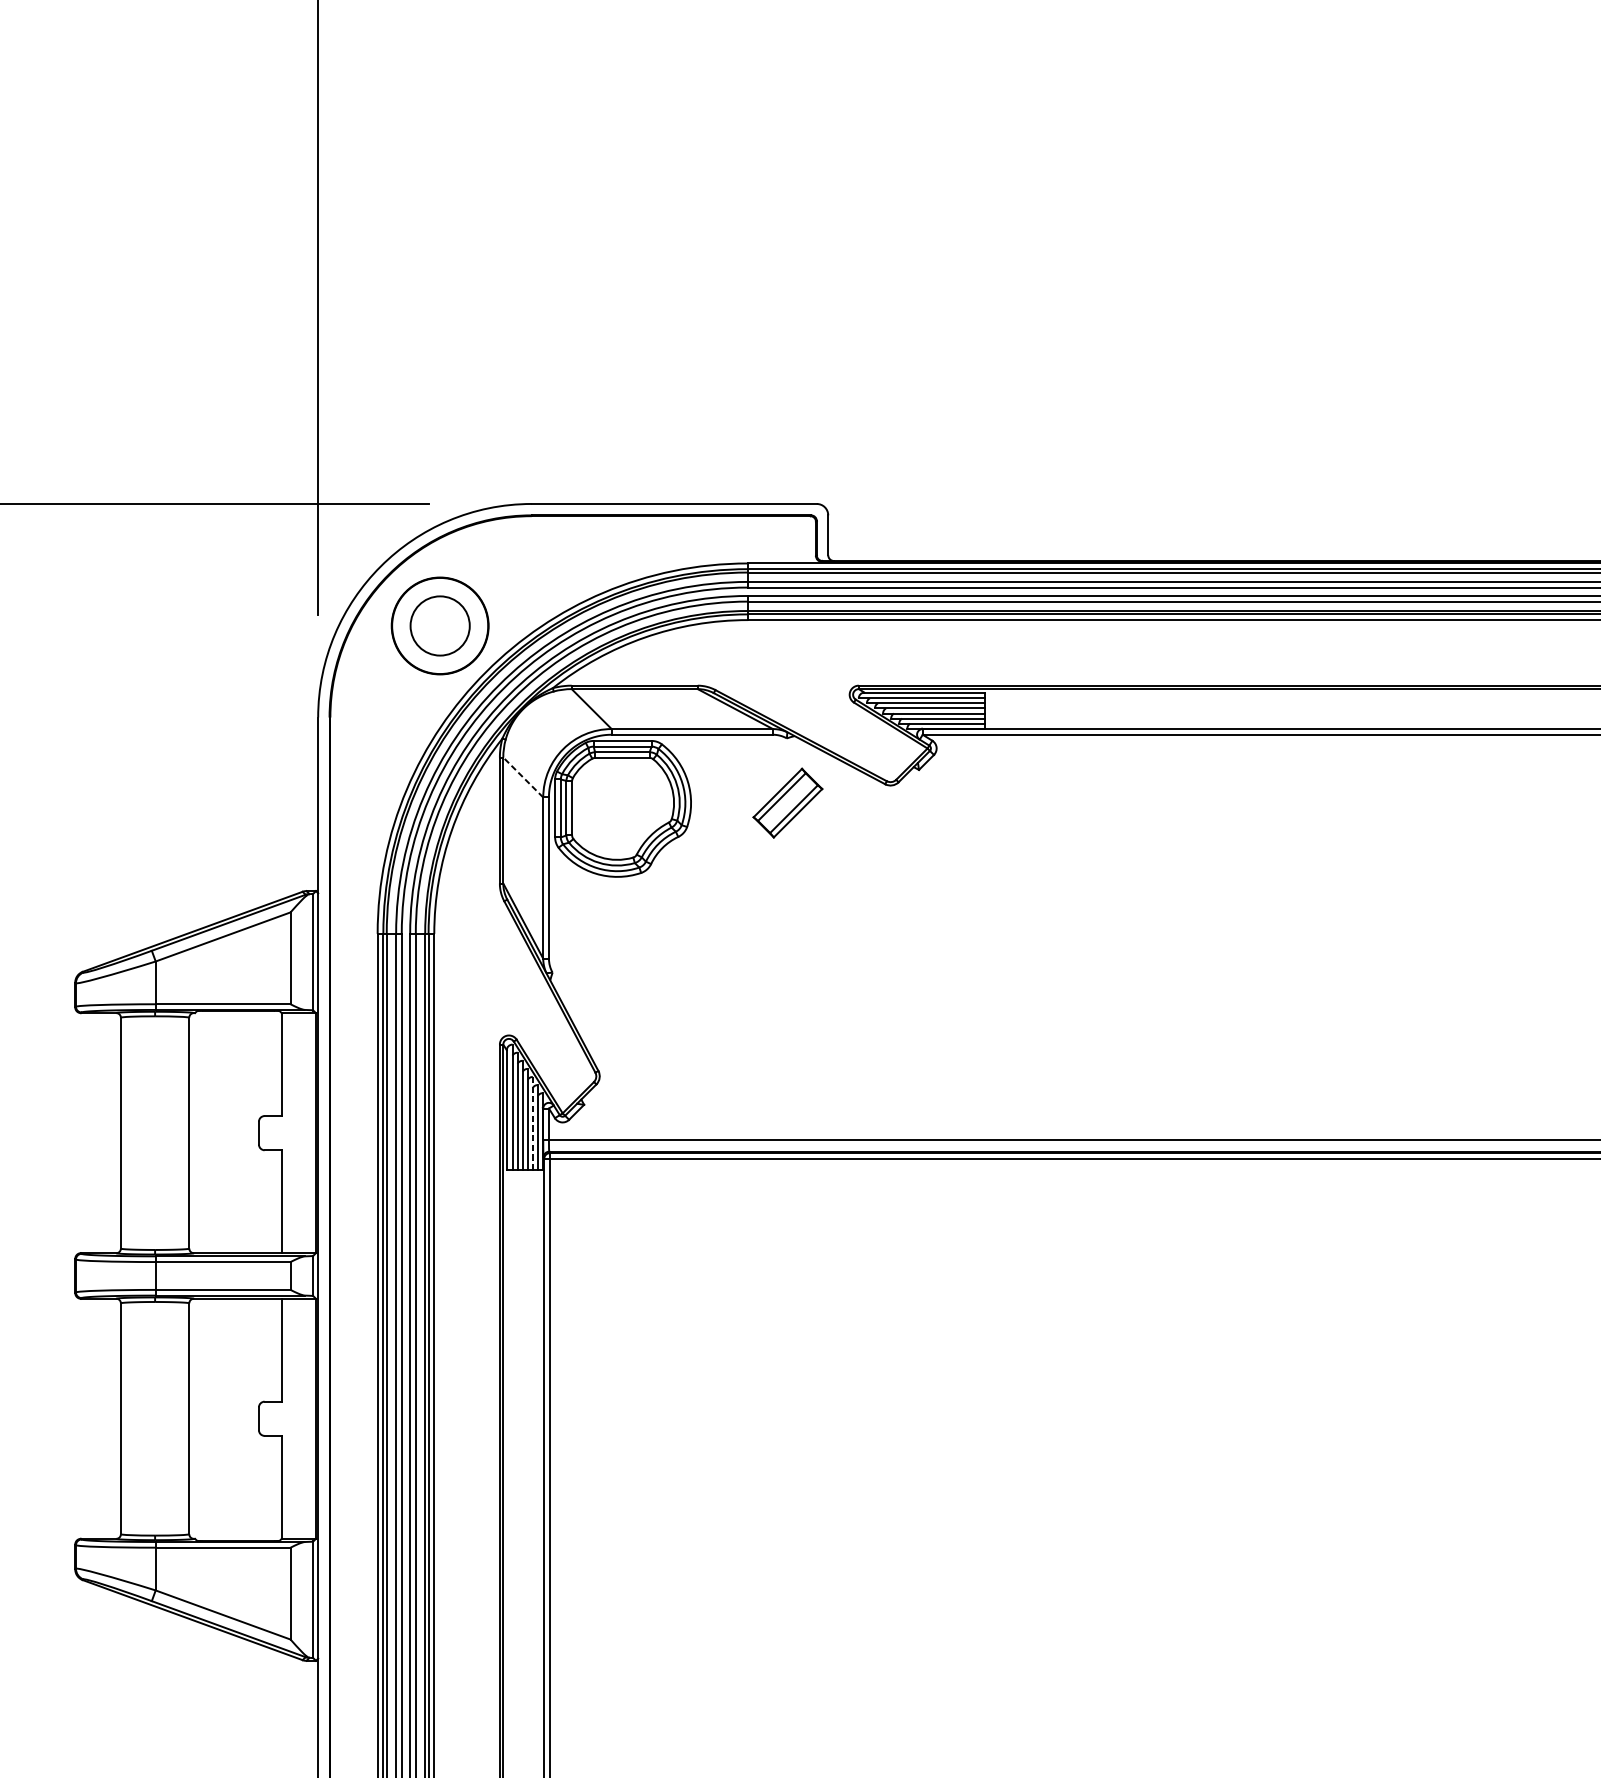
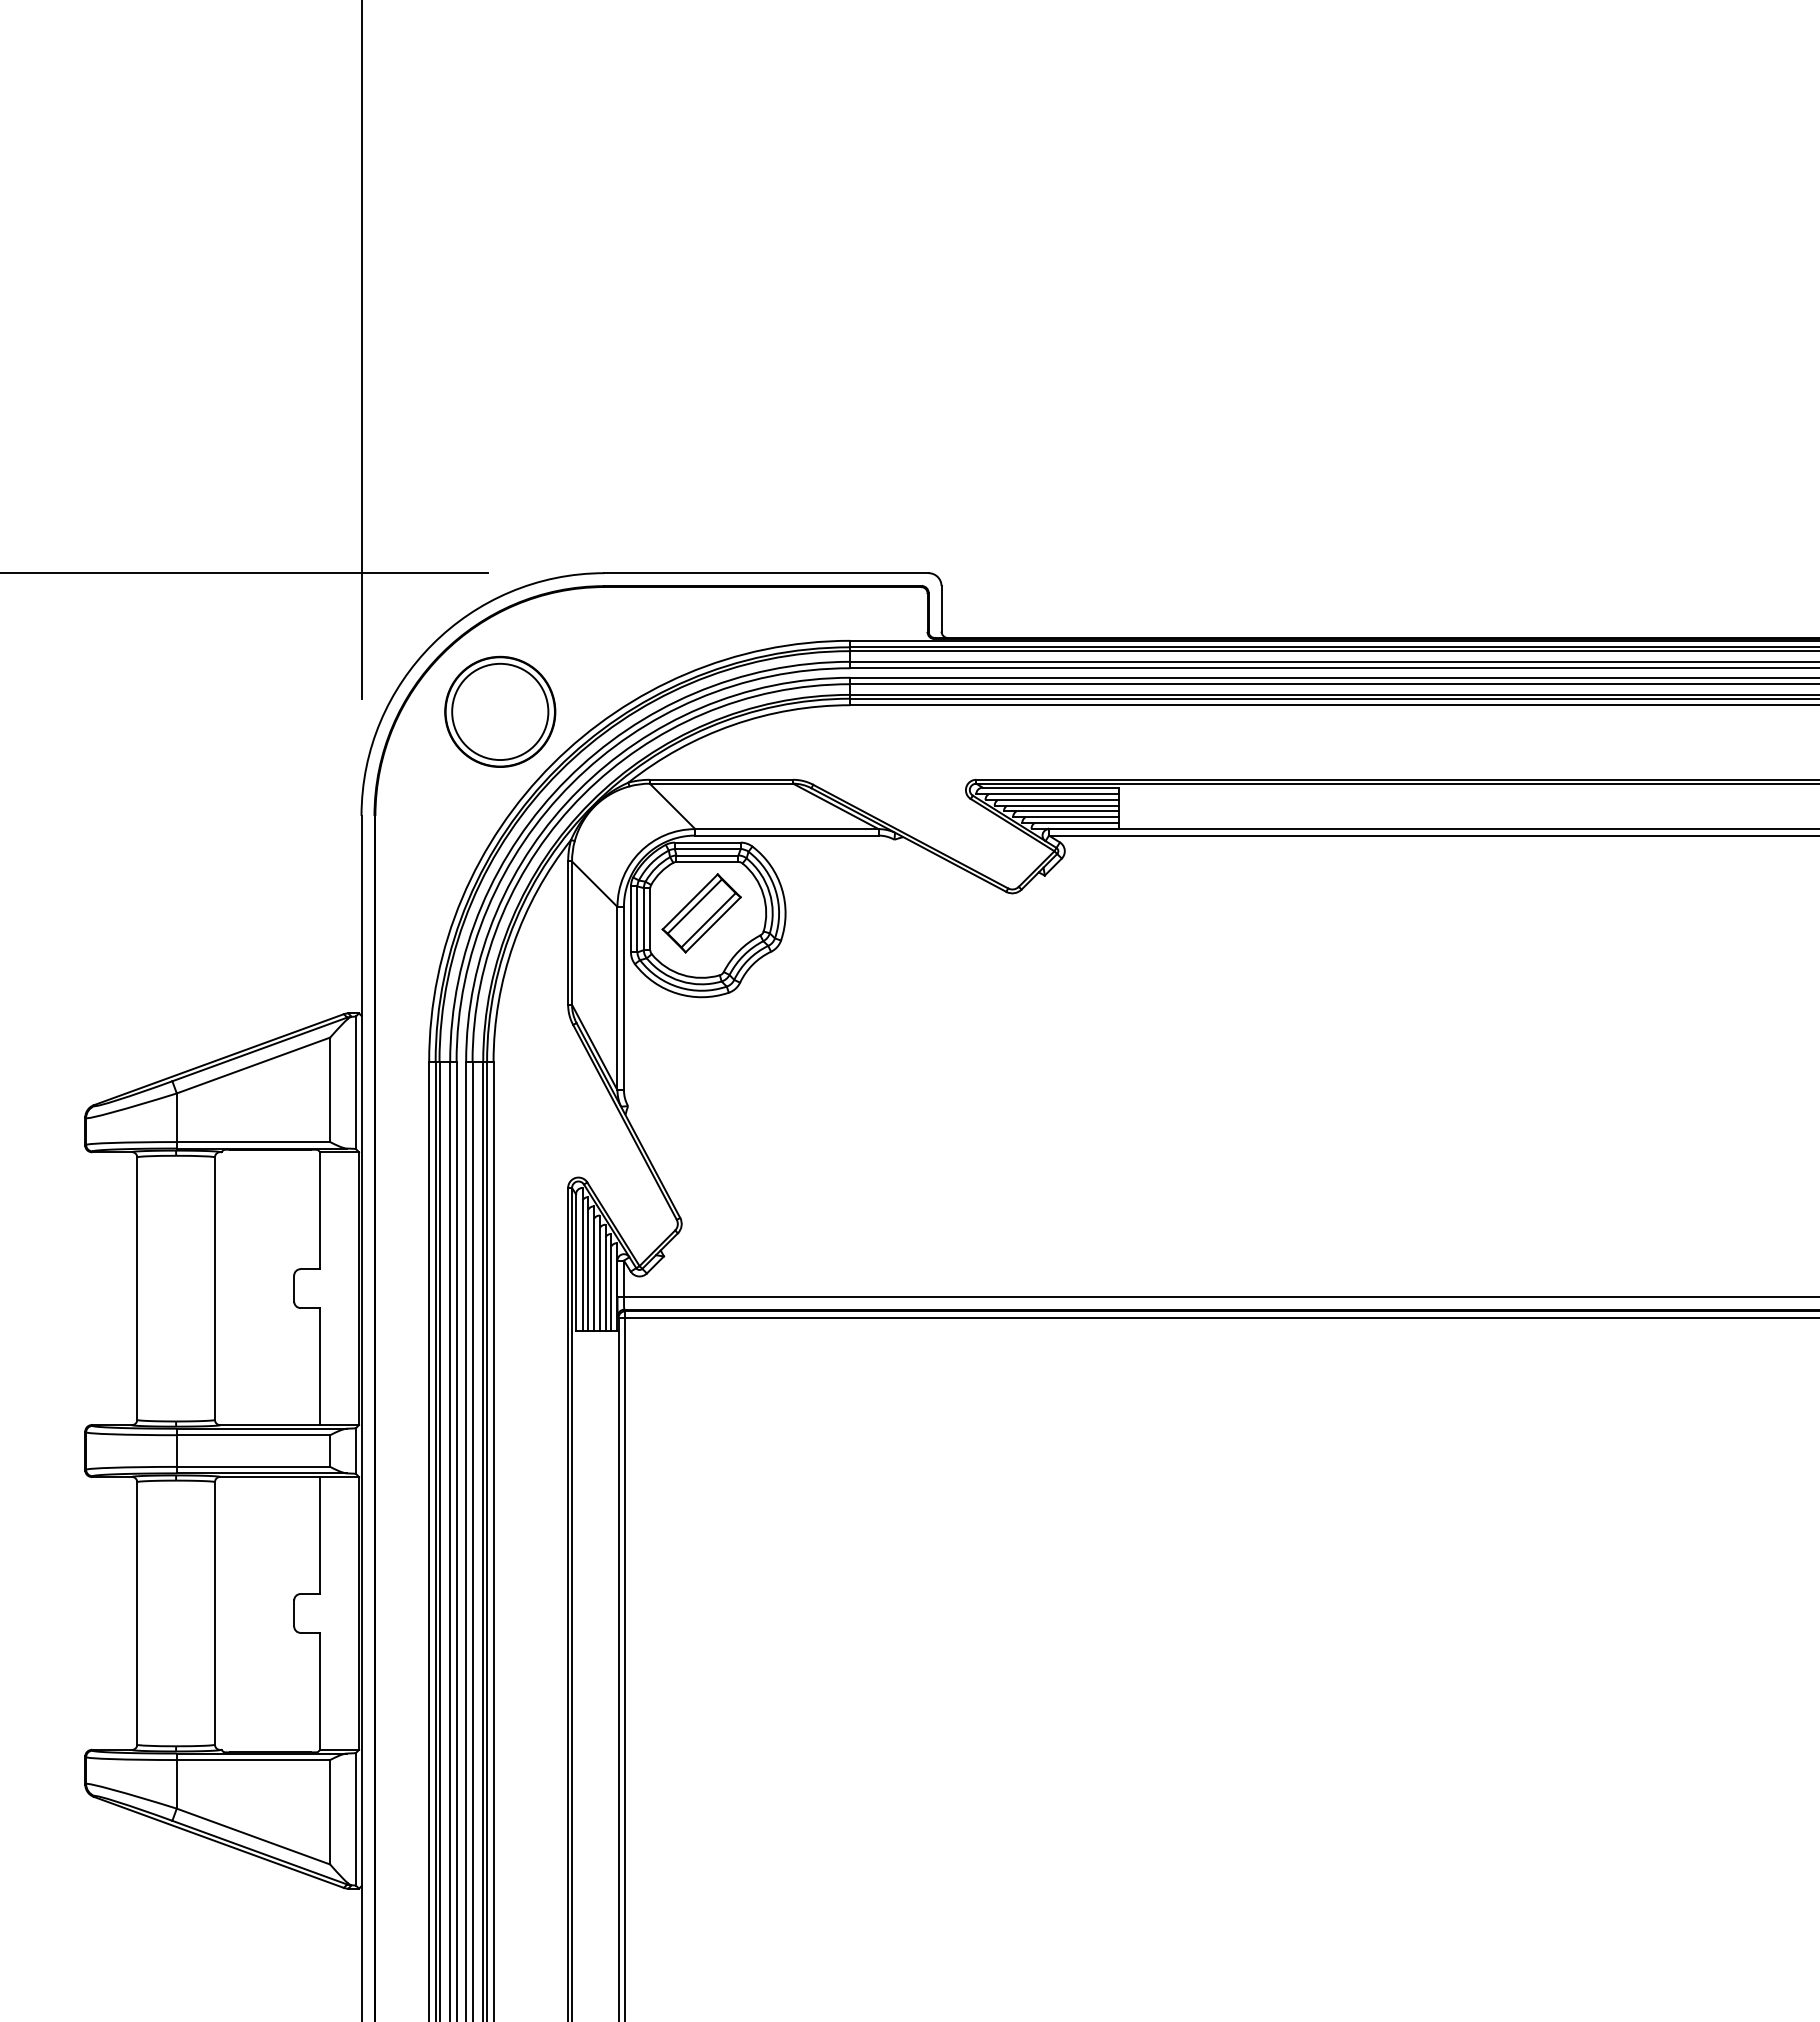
circle: (440, 625) -> (500, 711), size x1.43
line: (523, 776) -> (594, 883), dashed -> solid
part: (787, 803) -> (701, 913), moved
line: (532, 1124) -> (605, 1278), dashed -> solid

